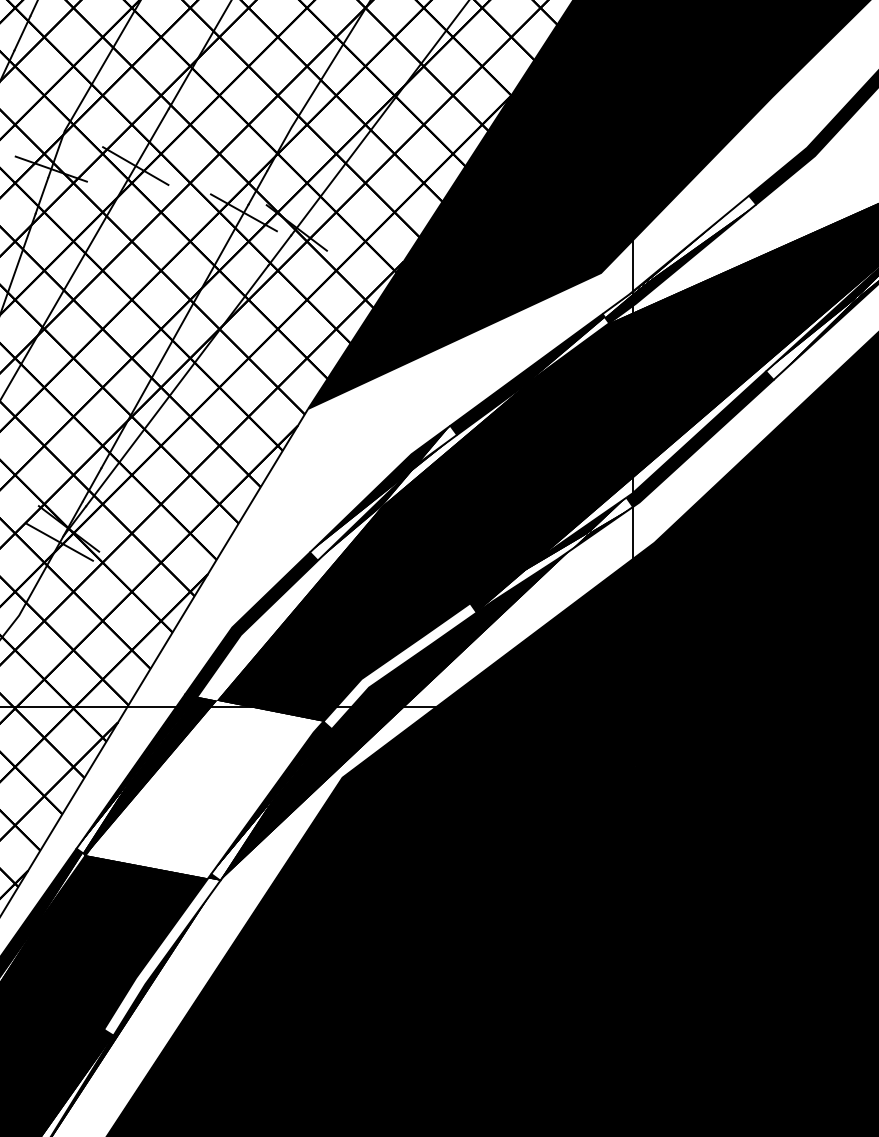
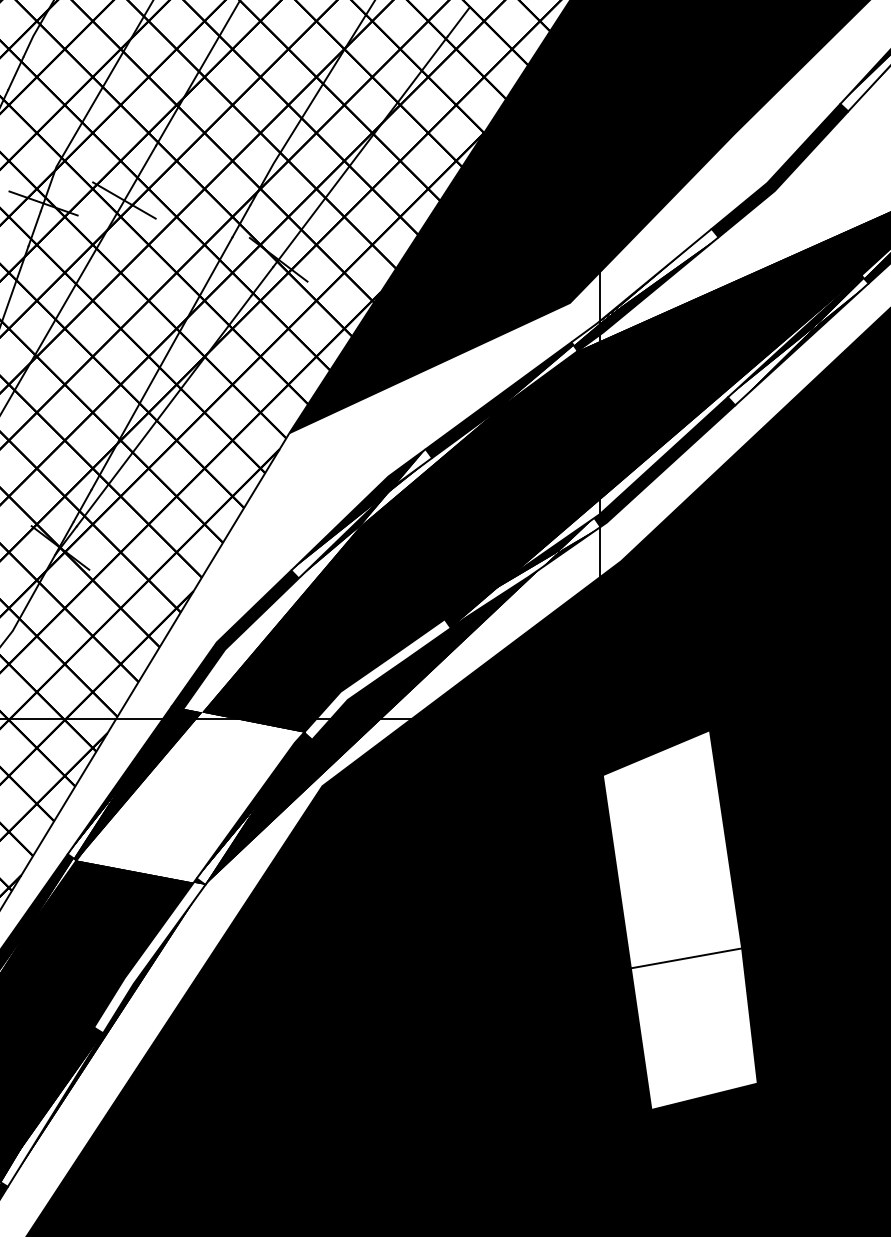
line: (243, 211) -> (227, 244), removed
line: (59, 541) -> (51, 560), removed
fill: (715, 917) -> (679, 920), removed

